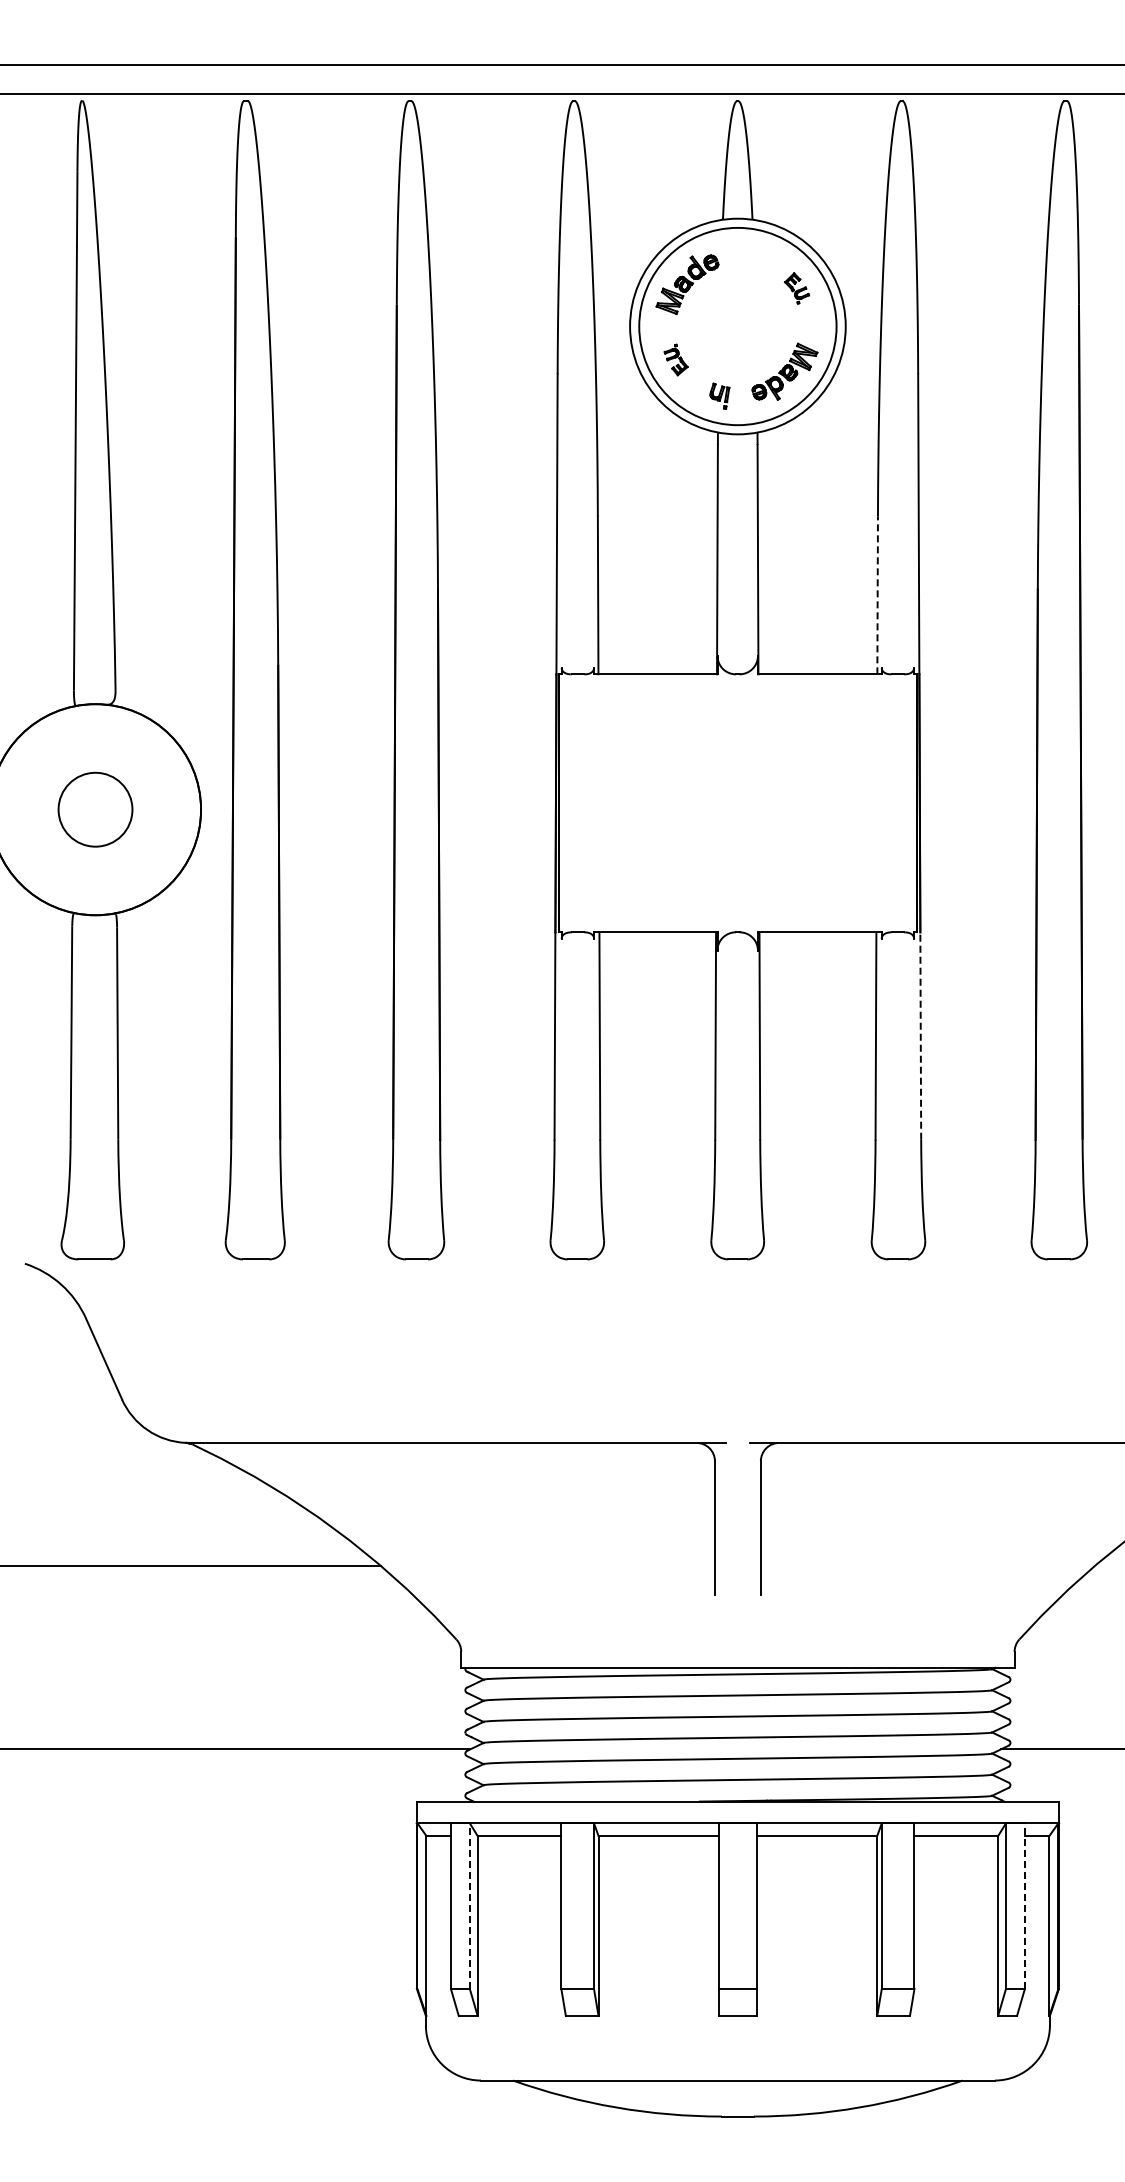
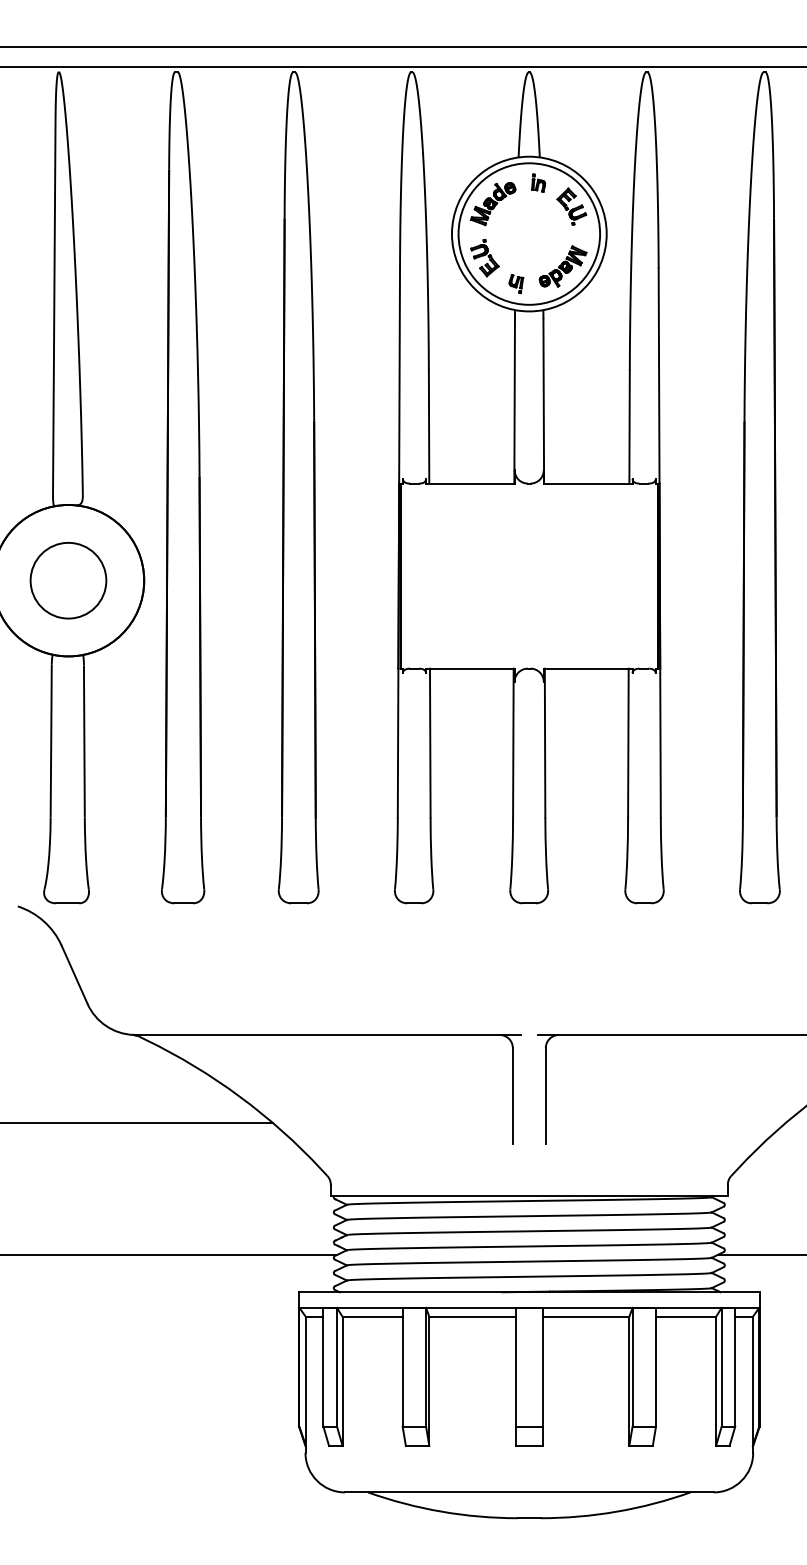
part: (750, 255) -> (538, 183), added
part: (796, 288) -> (571, 206), size x1.67
part: (676, 359) -> (485, 257), size x1.67
line: (877, 595) -> (629, 427), dashed -> solid
circle: (95, 809) -> (68, 580), size x1.43
line: (920, 1036) -> (660, 743), dashed -> solid
line: (469, 1906) -> (336, 1367), dashed -> solid
line: (1024, 1906) -> (734, 1367), dashed -> solid

